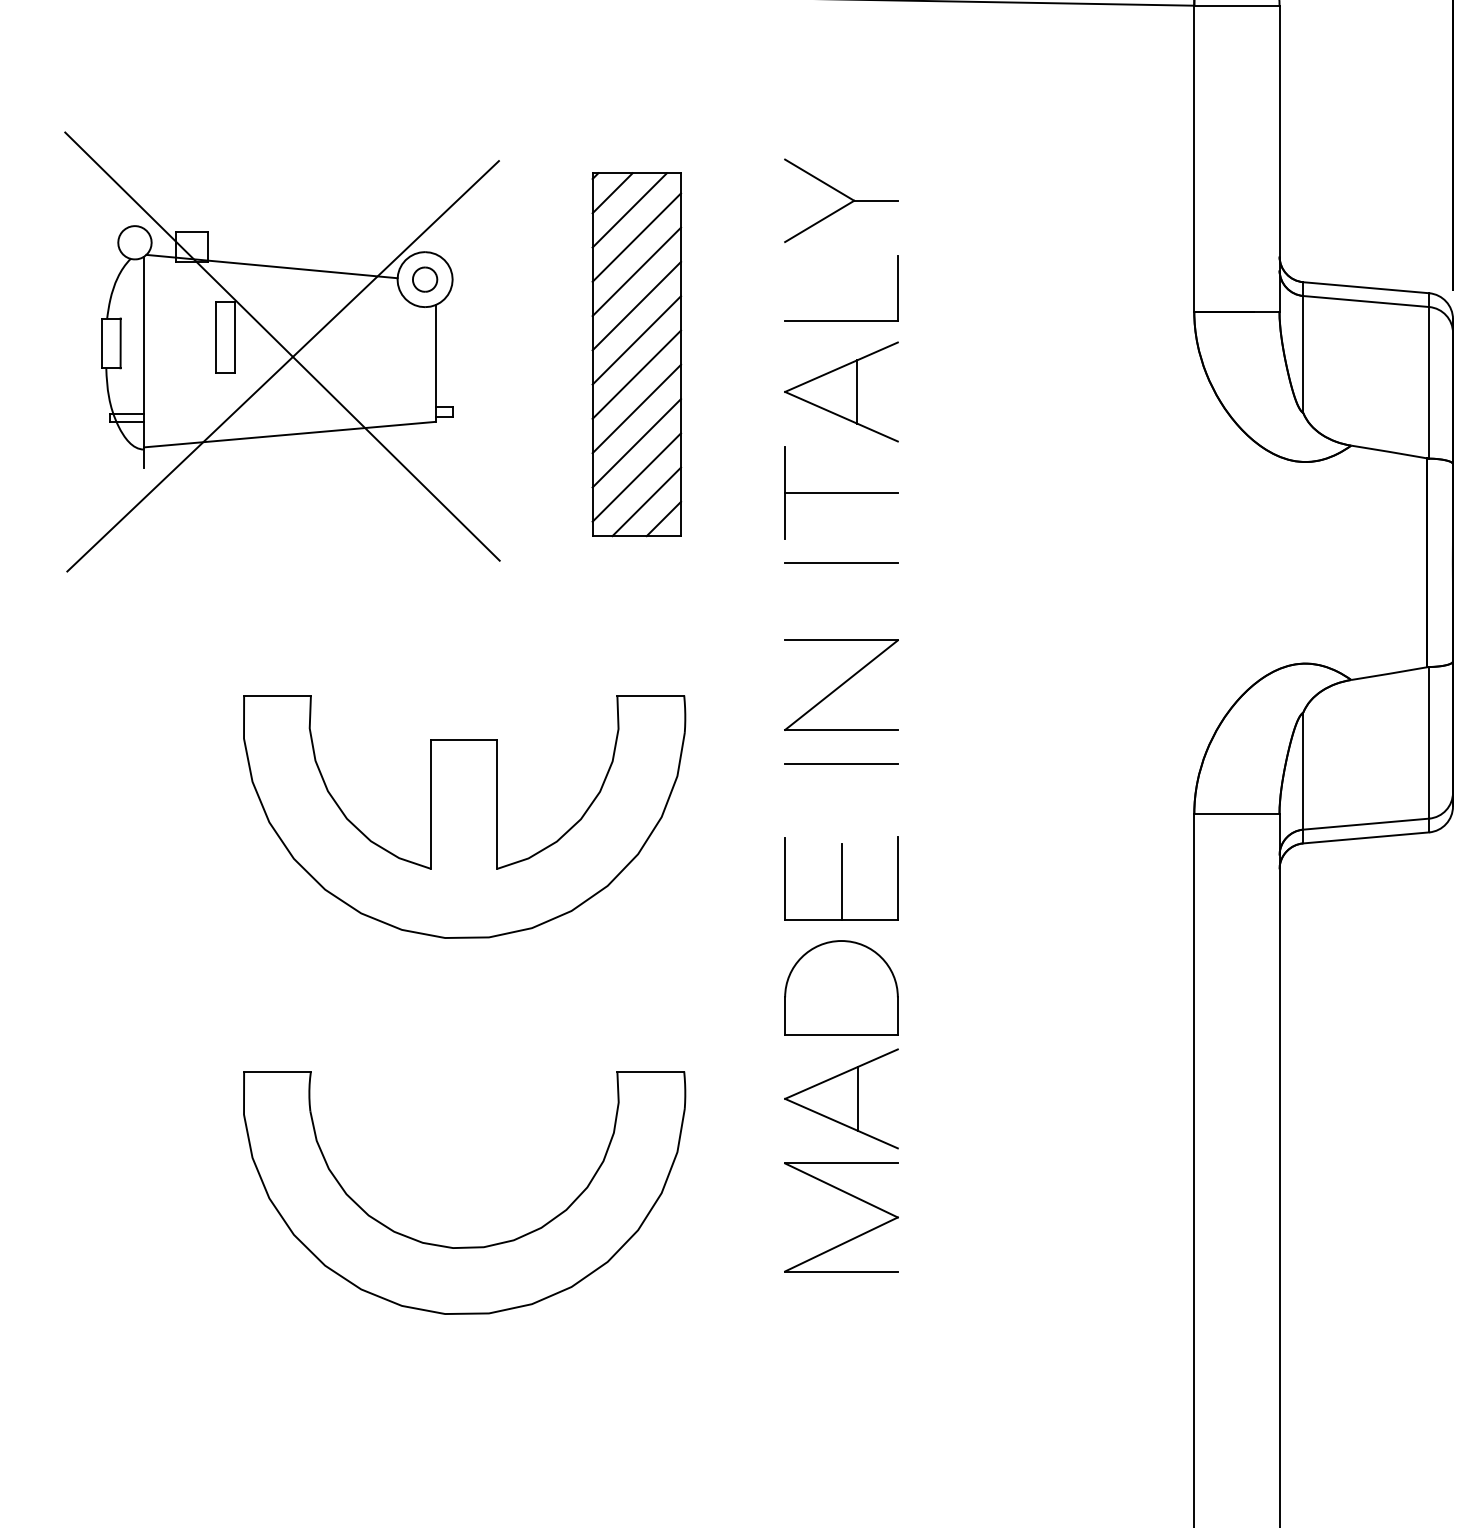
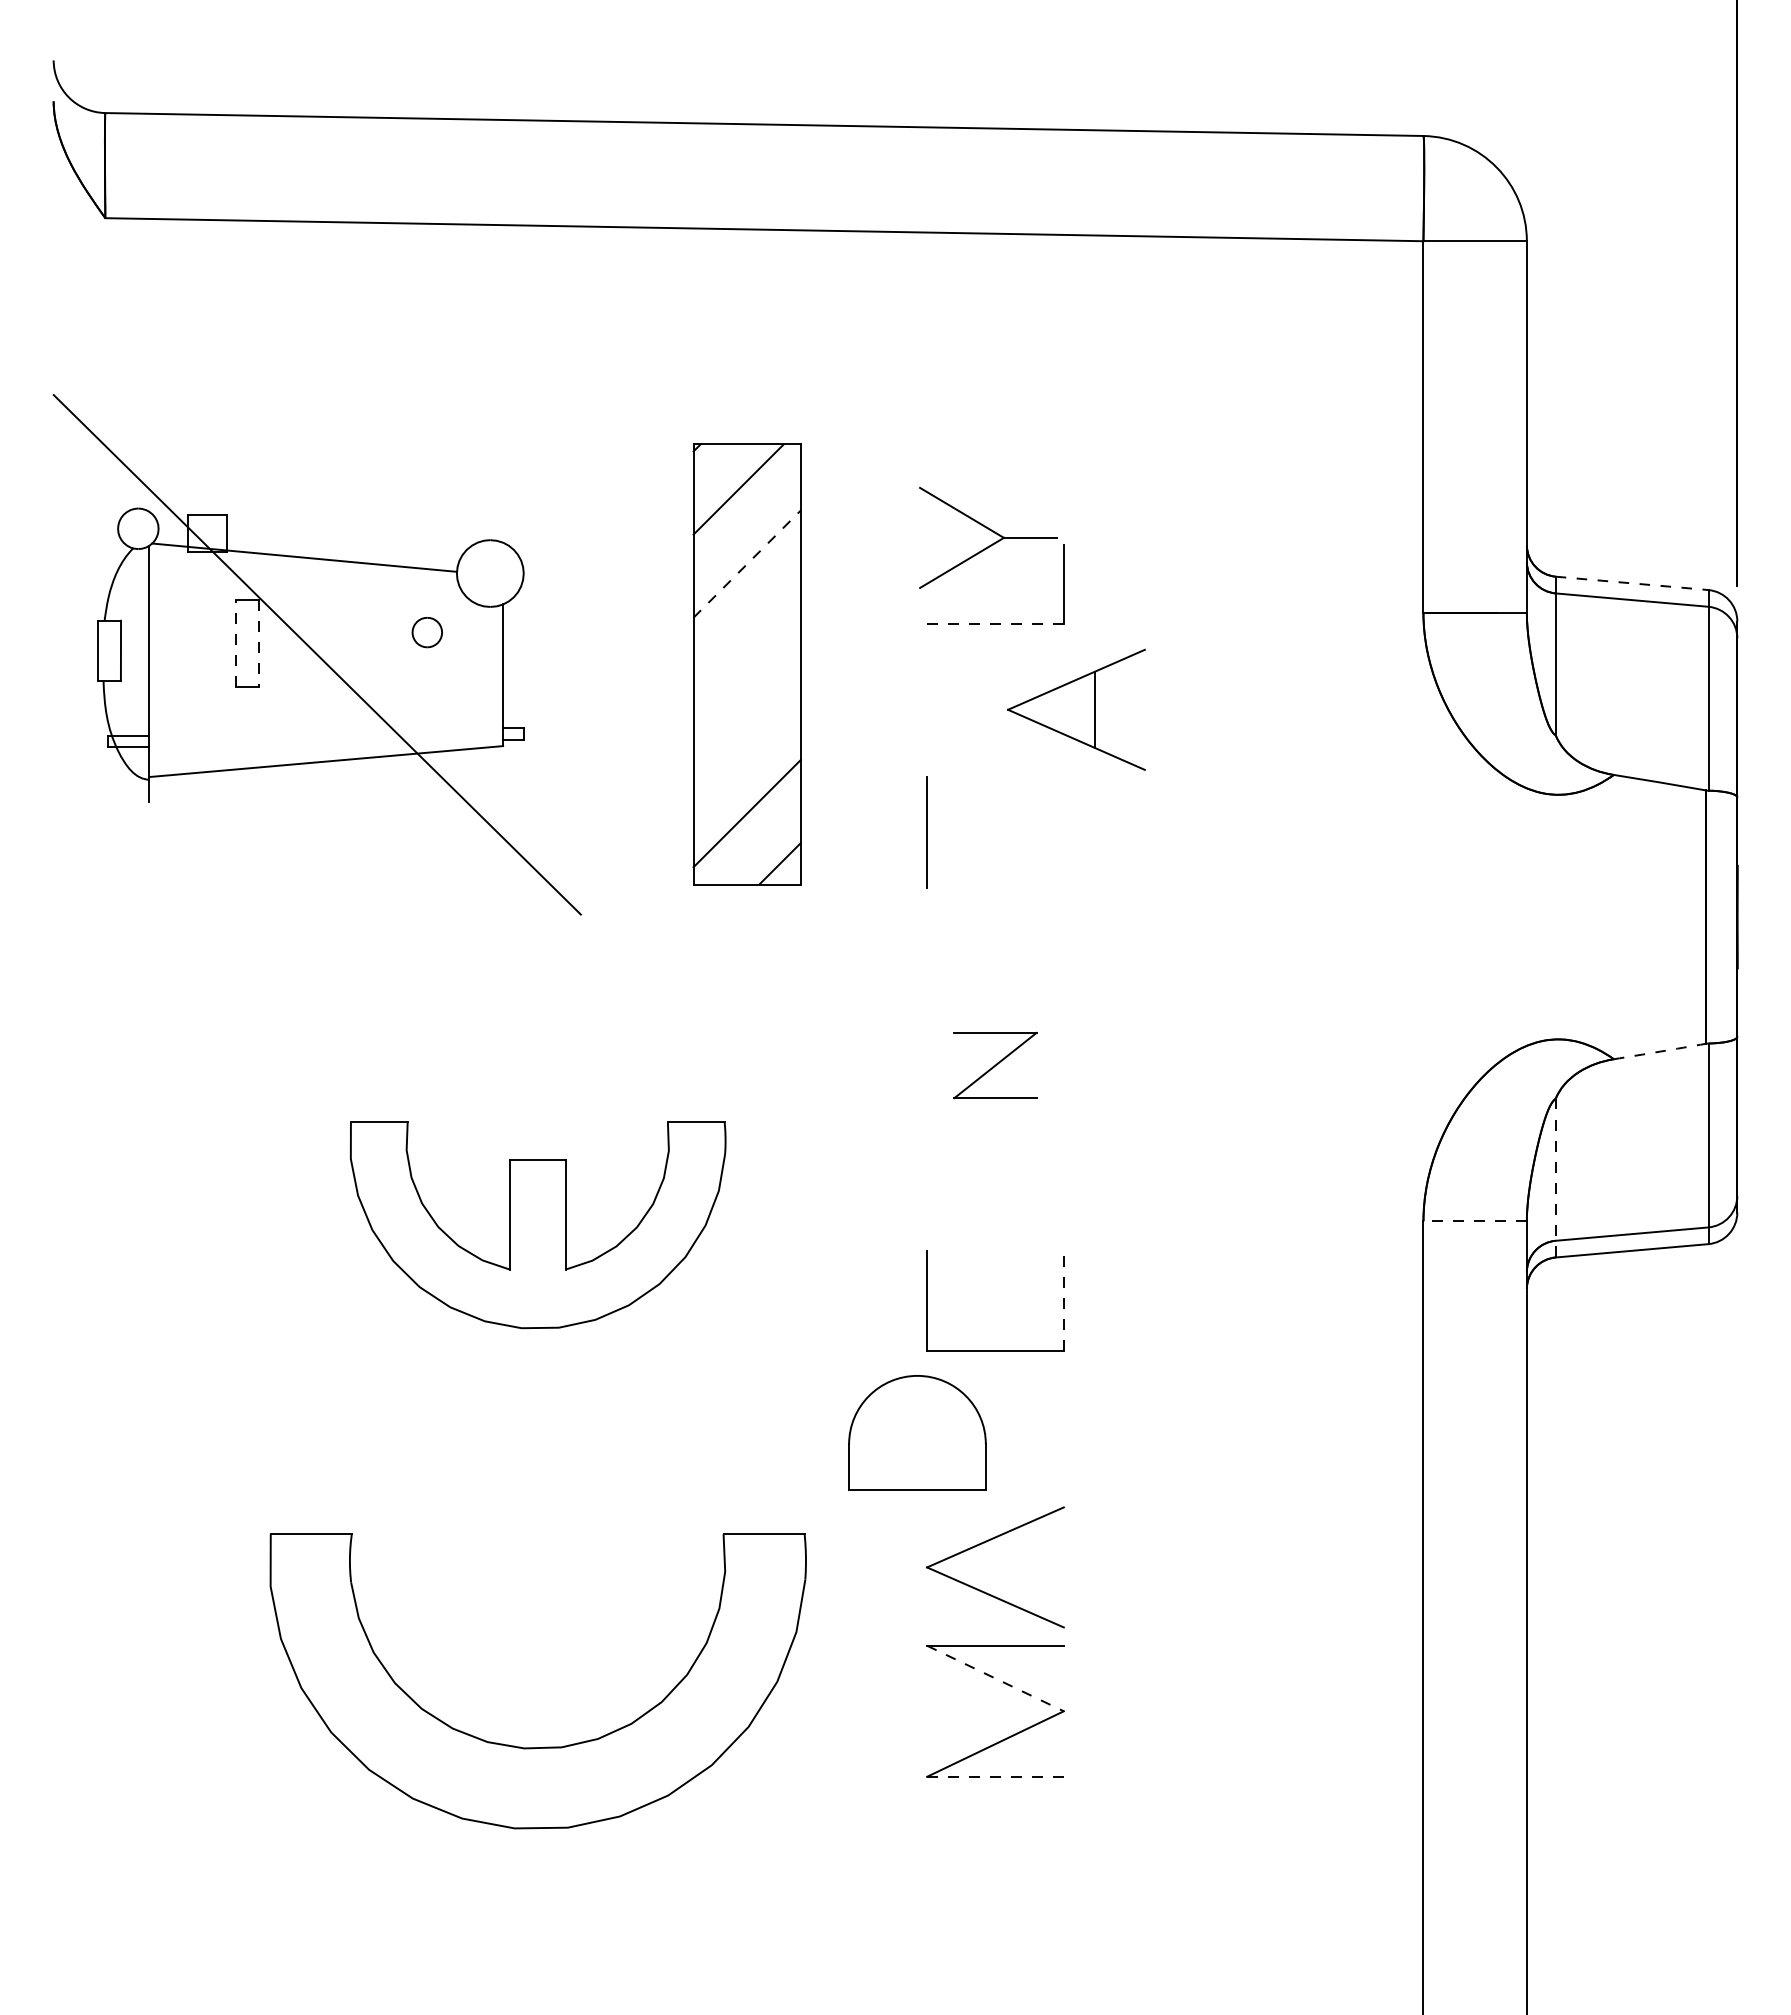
line: (612, 193) -> (717, 468), removed
part: (844, 196) -> (992, 532), moved
line: (636, 237) -> (746, 522), removed
line: (637, 272) -> (747, 564), solid -> dashed
part: (424, 279) -> (426, 632), moved
line: (1366, 287) -> (1632, 583), solid -> dashed
line: (636, 305) -> (746, 605), removed
line: (841, 320) -> (995, 623), solid -> dashed
line: (215, 337) -> (236, 643), solid -> dashed
line: (234, 338) -> (259, 644), solid -> dashed
line: (636, 339) -> (746, 646), removed
line: (282, 366) -> (317, 678), removed
line: (636, 374) -> (746, 688), removed
part: (841, 391) -> (1076, 709), moved
line: (636, 409) -> (746, 730), removed
line: (636, 442) -> (746, 771), removed
line: (841, 493) -> (995, 832), removed
line: (646, 501) -> (758, 842), removed
line: (841, 563) -> (995, 917), removed
arc: (1389, 673) -> (1660, 1051), solid -> dashed
part: (841, 685) -> (995, 1065), size x0.6
line: (841, 763) -> (995, 1160), removed
line: (1303, 778) -> (1555, 1178), solid -> dashed
line: (1237, 813) -> (1475, 1221), solid -> dashed
part: (463, 817) -> (537, 1225), size x0.7
line: (897, 878) -> (1063, 1300), solid -> dashed
line: (841, 882) -> (995, 1304), removed
part: (841, 987) -> (917, 1432), moved
line: (857, 1098) -> (1014, 1567), removed
line: (841, 1190) -> (995, 1678), solid -> dashed
line: (841, 1271) -> (995, 1776), solid -> dashed

